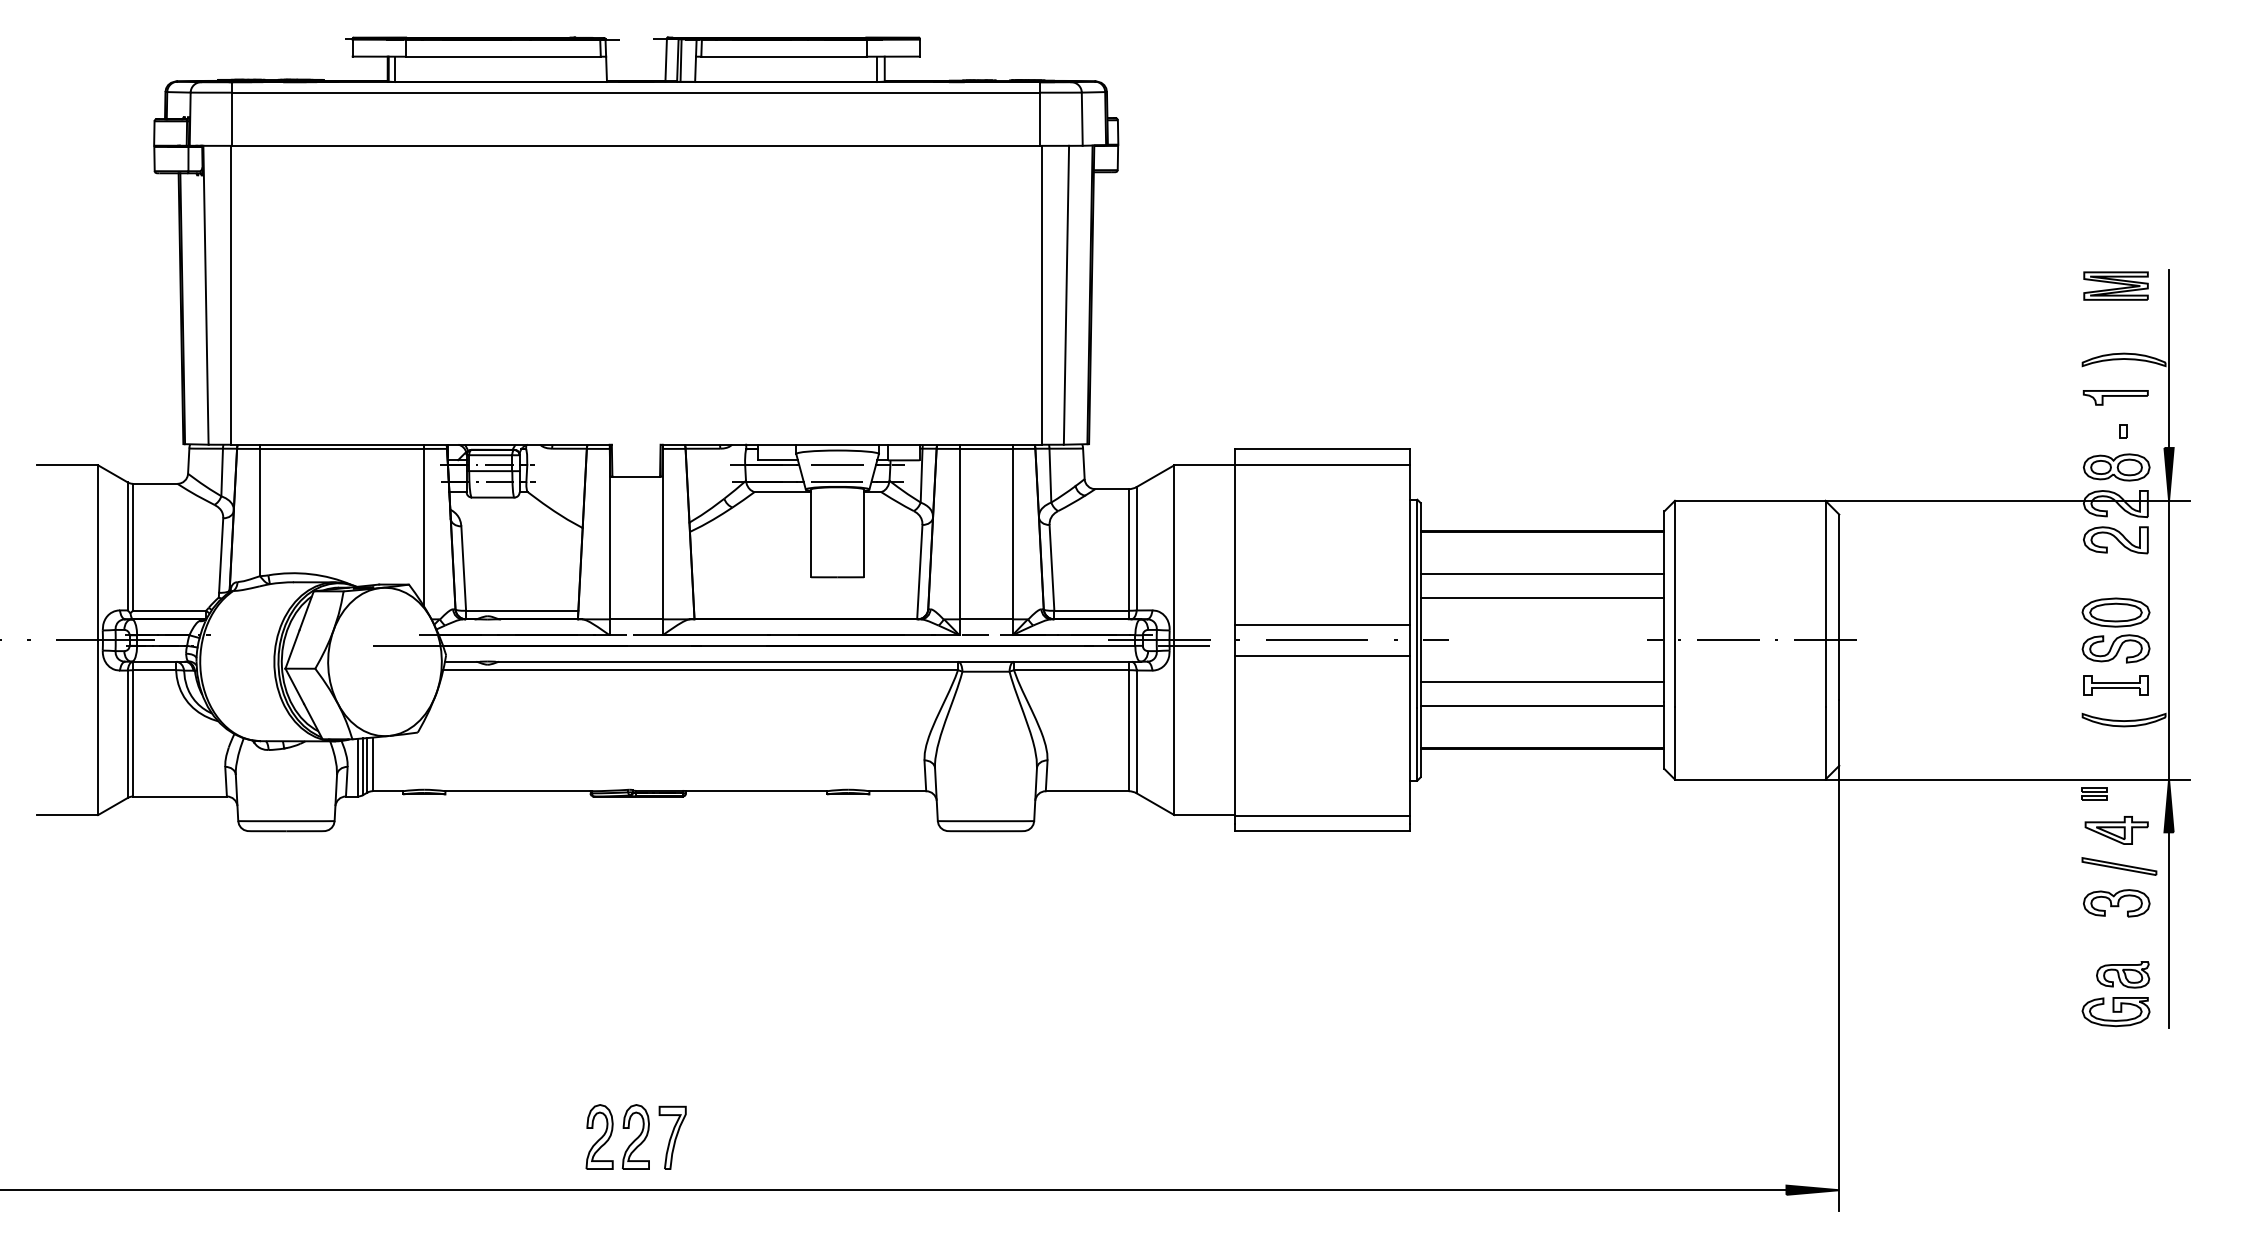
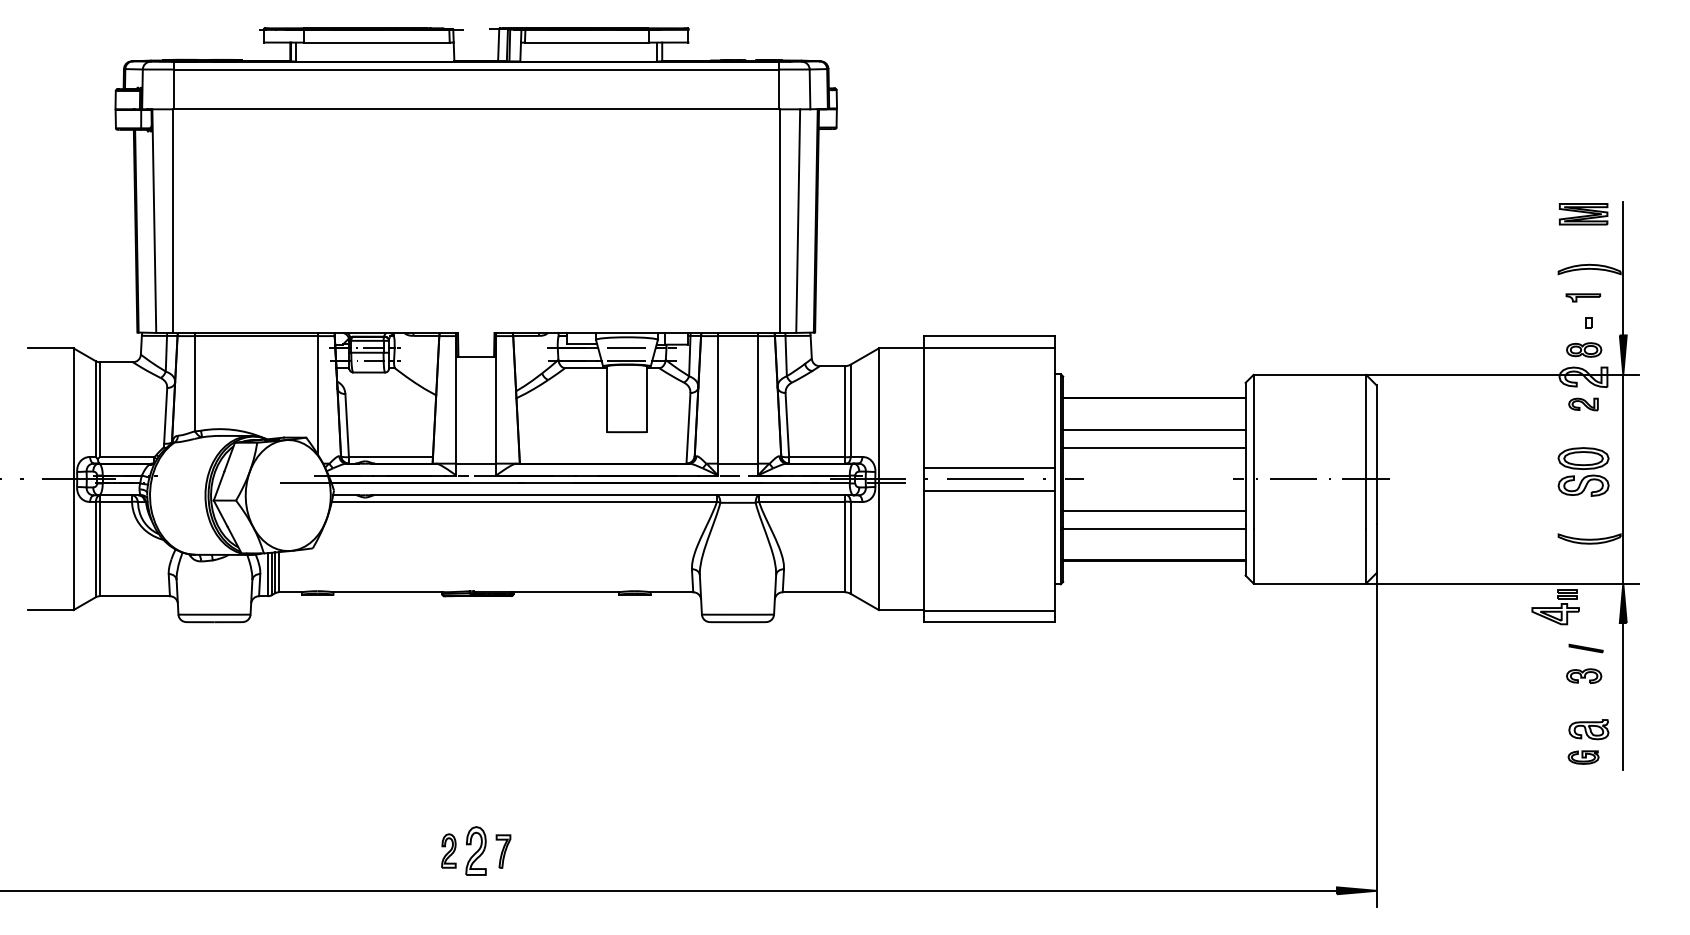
part: (2115, 397) -> (1583, 297), size x0.7
part: (2116, 467) -> (1583, 350), size x0.7
part: (2115, 540) -> (1583, 404), size x0.6
part: (2115, 685) -> (1583, 513), removed
part: (2116, 830) -> (1555, 614), moved
part: (2119, 866) -> (1586, 648), size x0.6
part: (2116, 903) -> (1583, 676), size x0.7
part: (2115, 1012) -> (1583, 757), size x0.6
part: (599, 1136) -> (448, 850), size x0.7
part: (672, 1137) -> (503, 851), size x0.7

